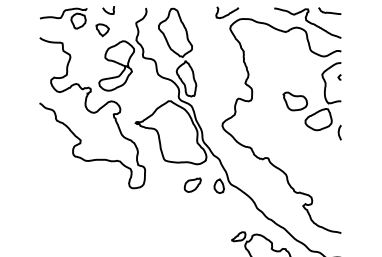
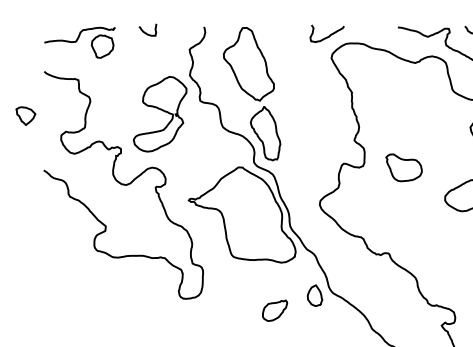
part: (102, 30) -> (25, 116), moved
part: (294, 101) -> (402, 167), moved
part: (192, 184) -> (274, 309), moved

